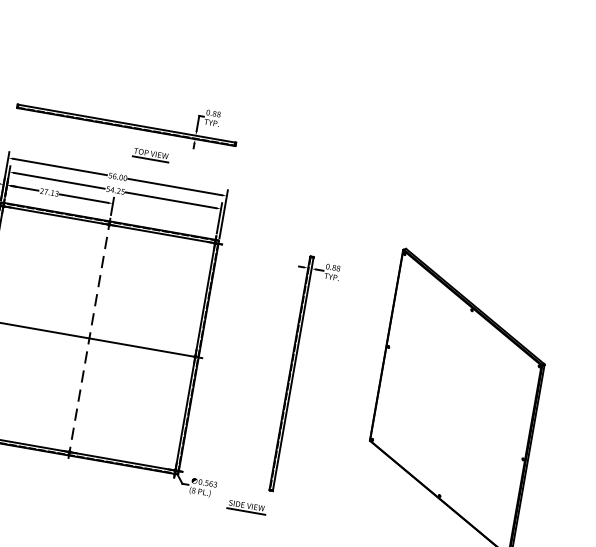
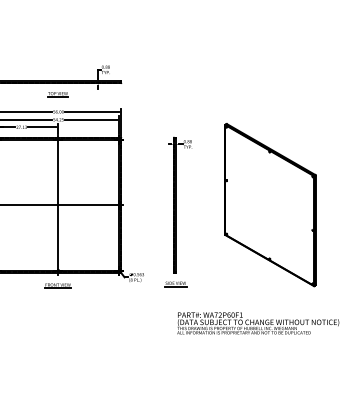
part: (150, 154) -> (57, 94), moved
line: (89, 339) -> (58, 205), dashed -> solid
part: (63, 477) -> (57, 285), added
part: (245, 507) -> (175, 284), moved

